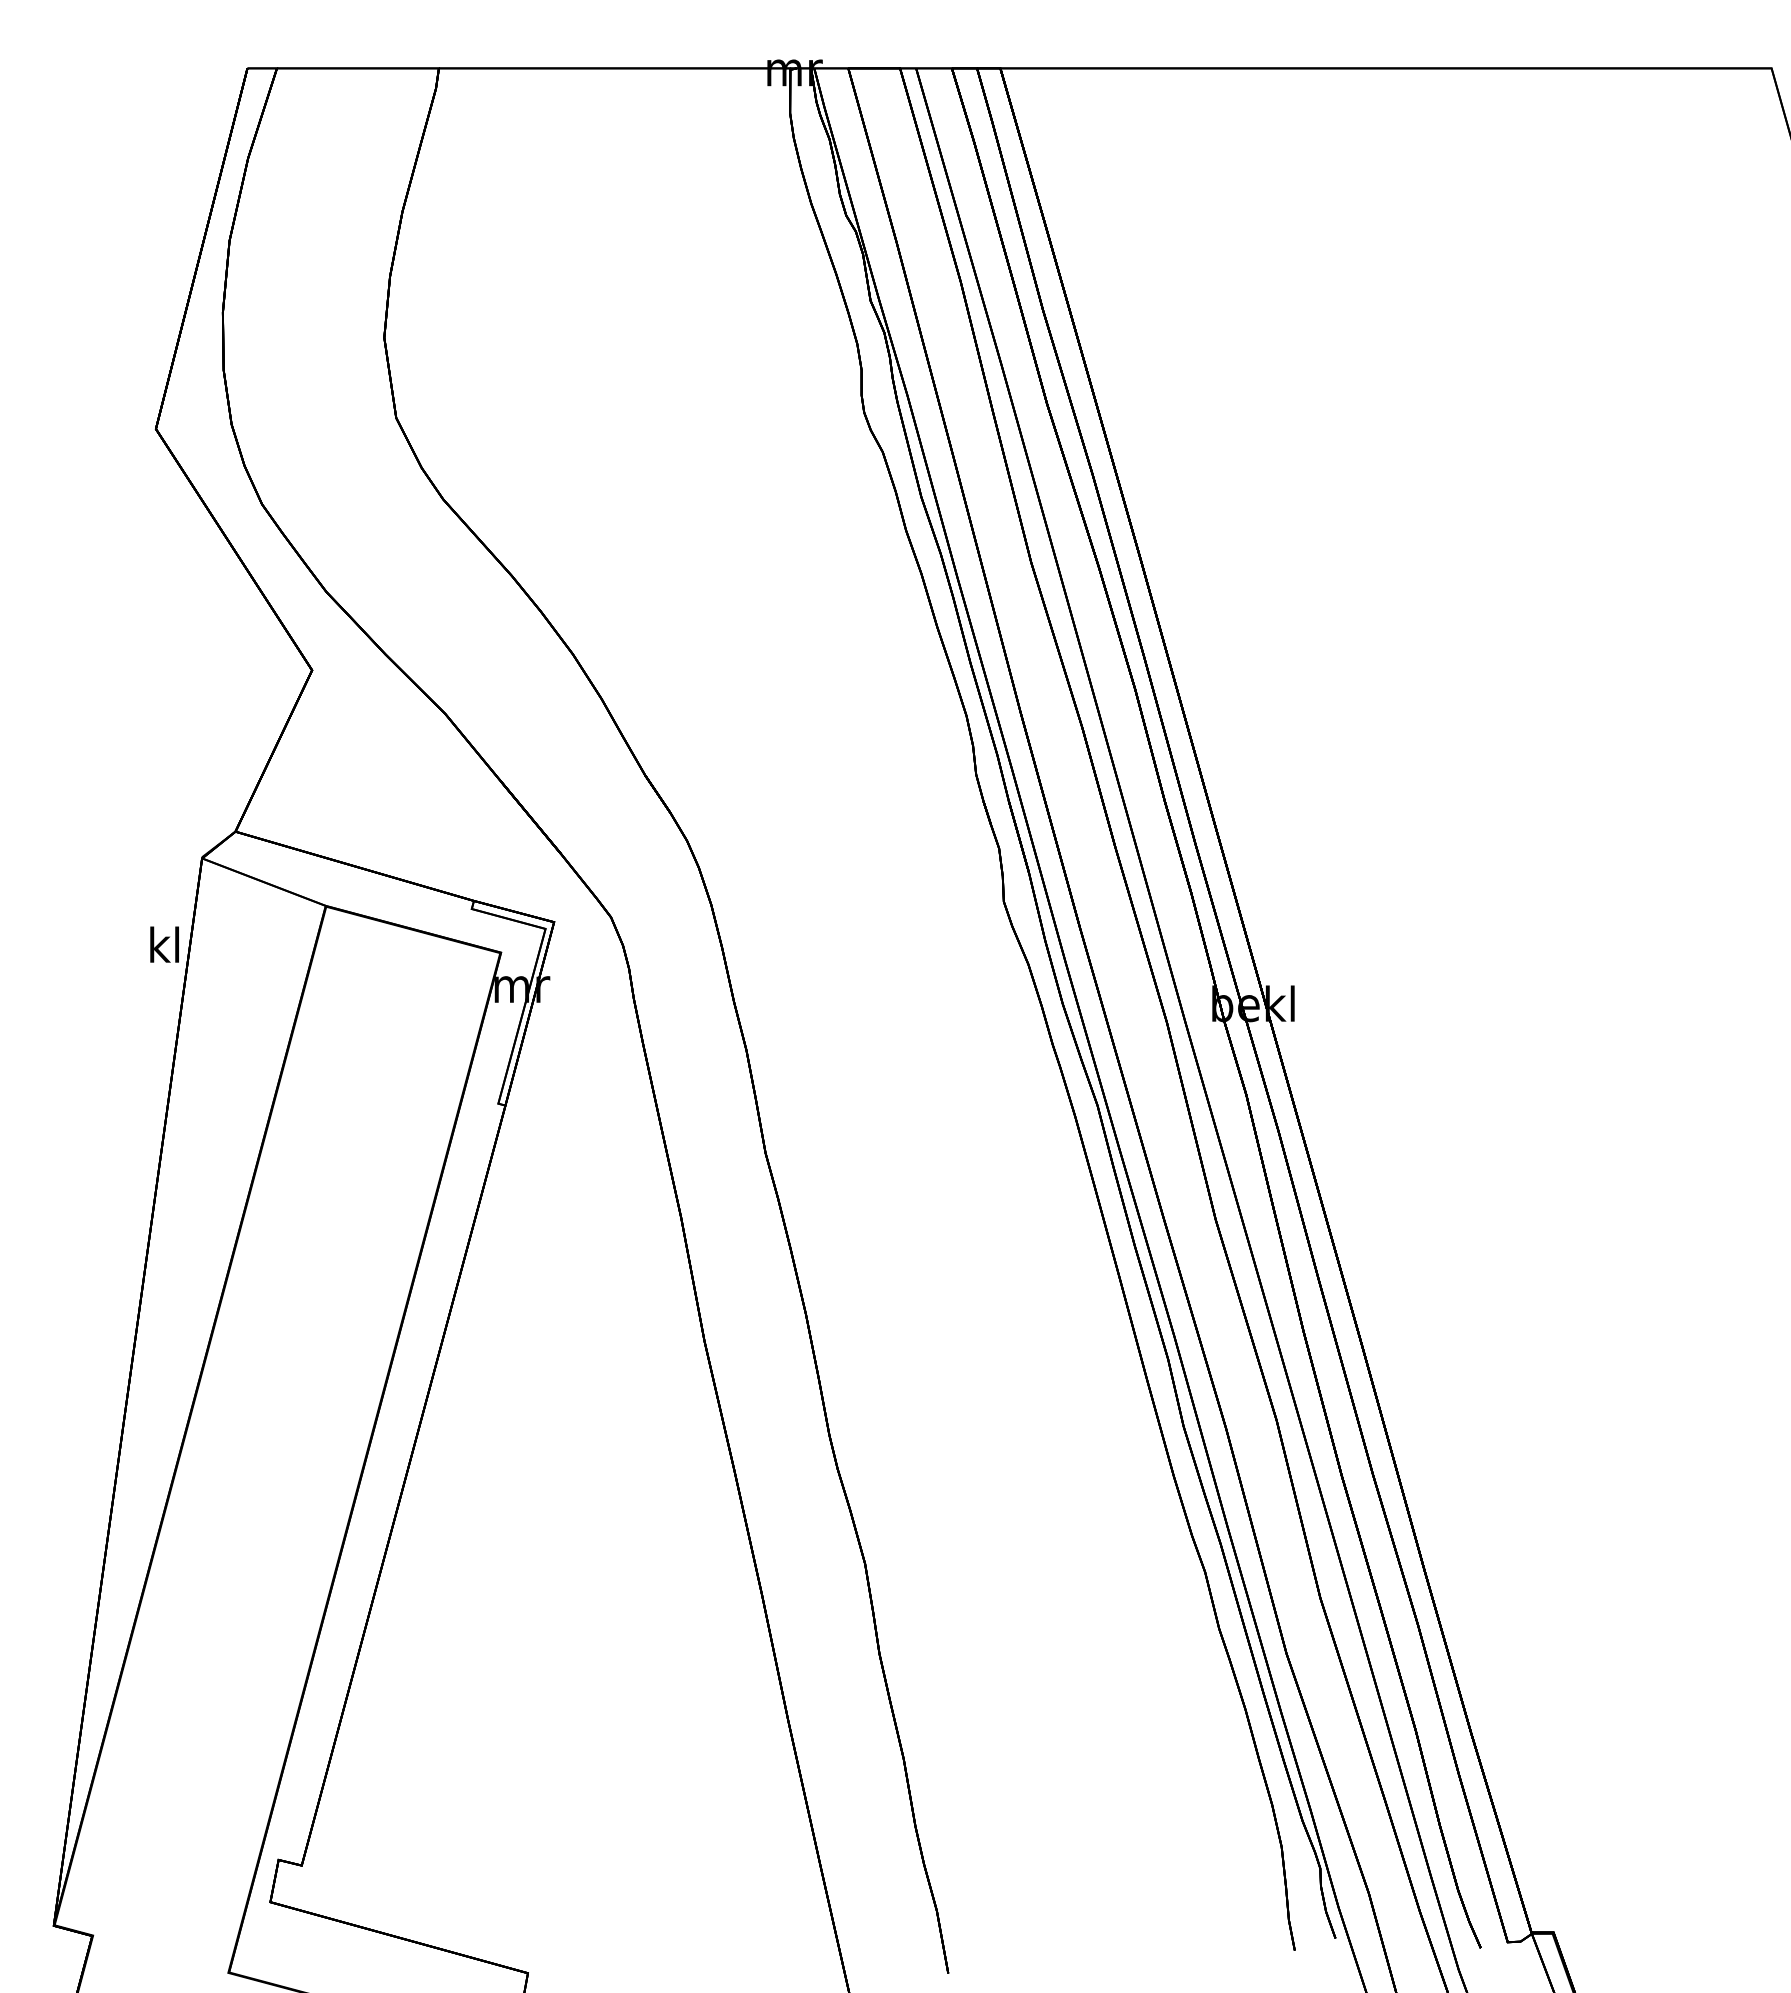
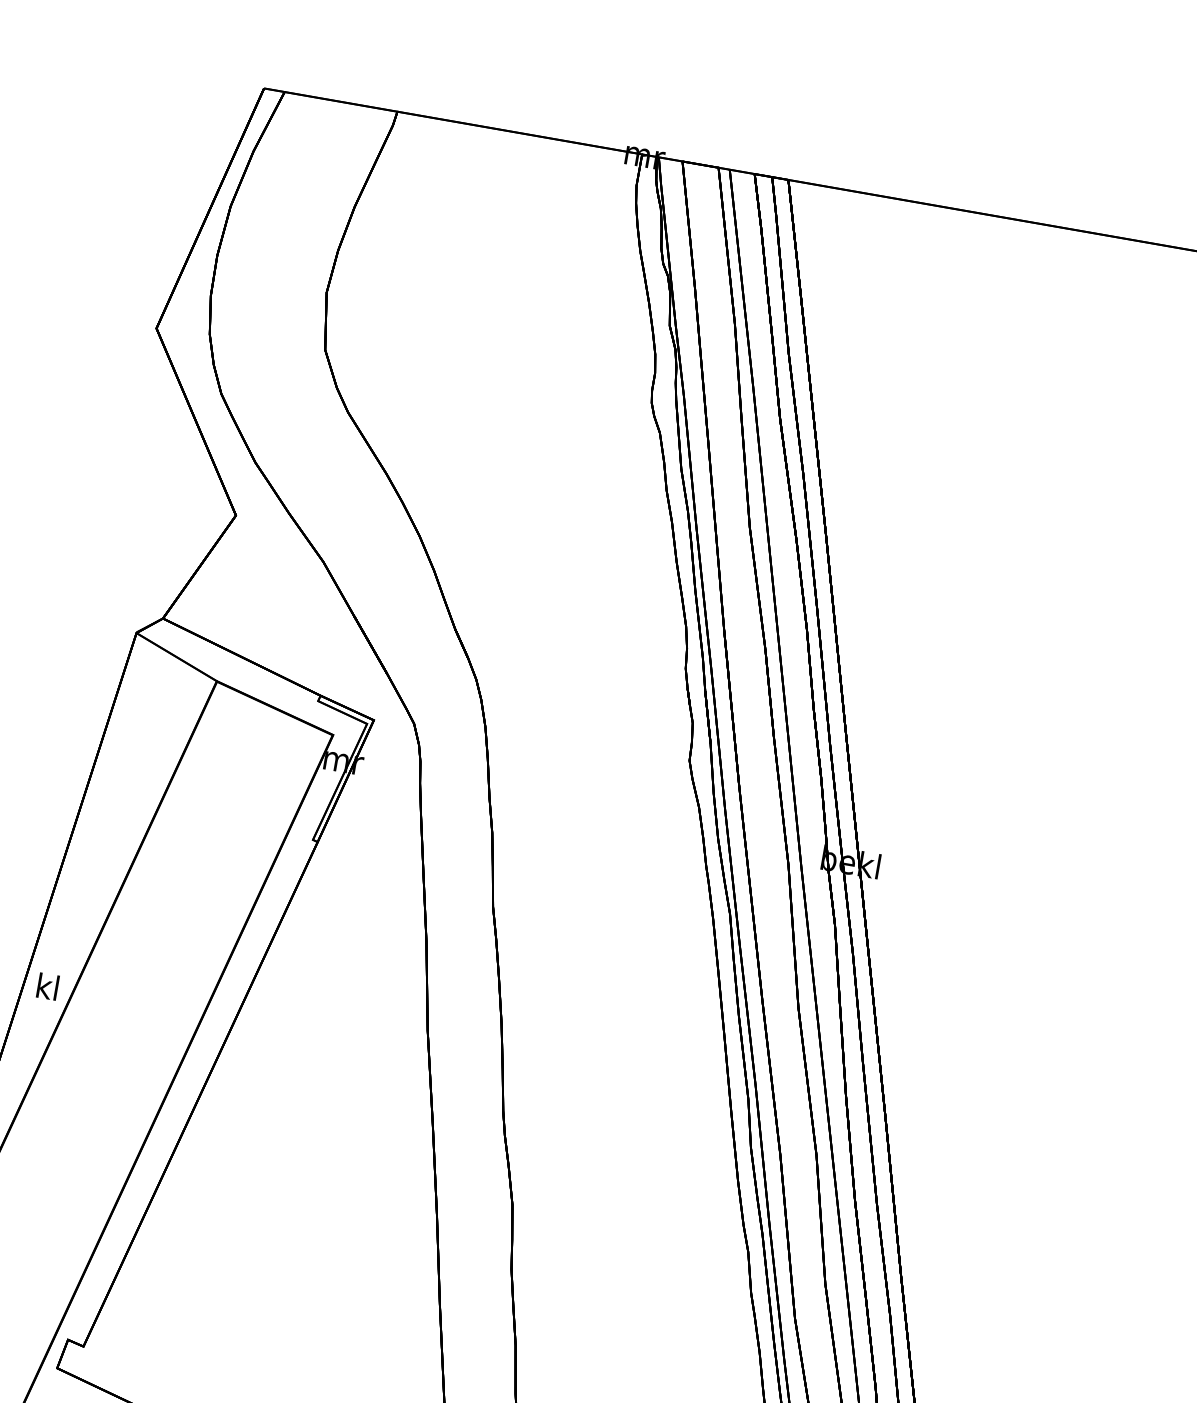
text: (164, 944) -> (47, 986), moved

